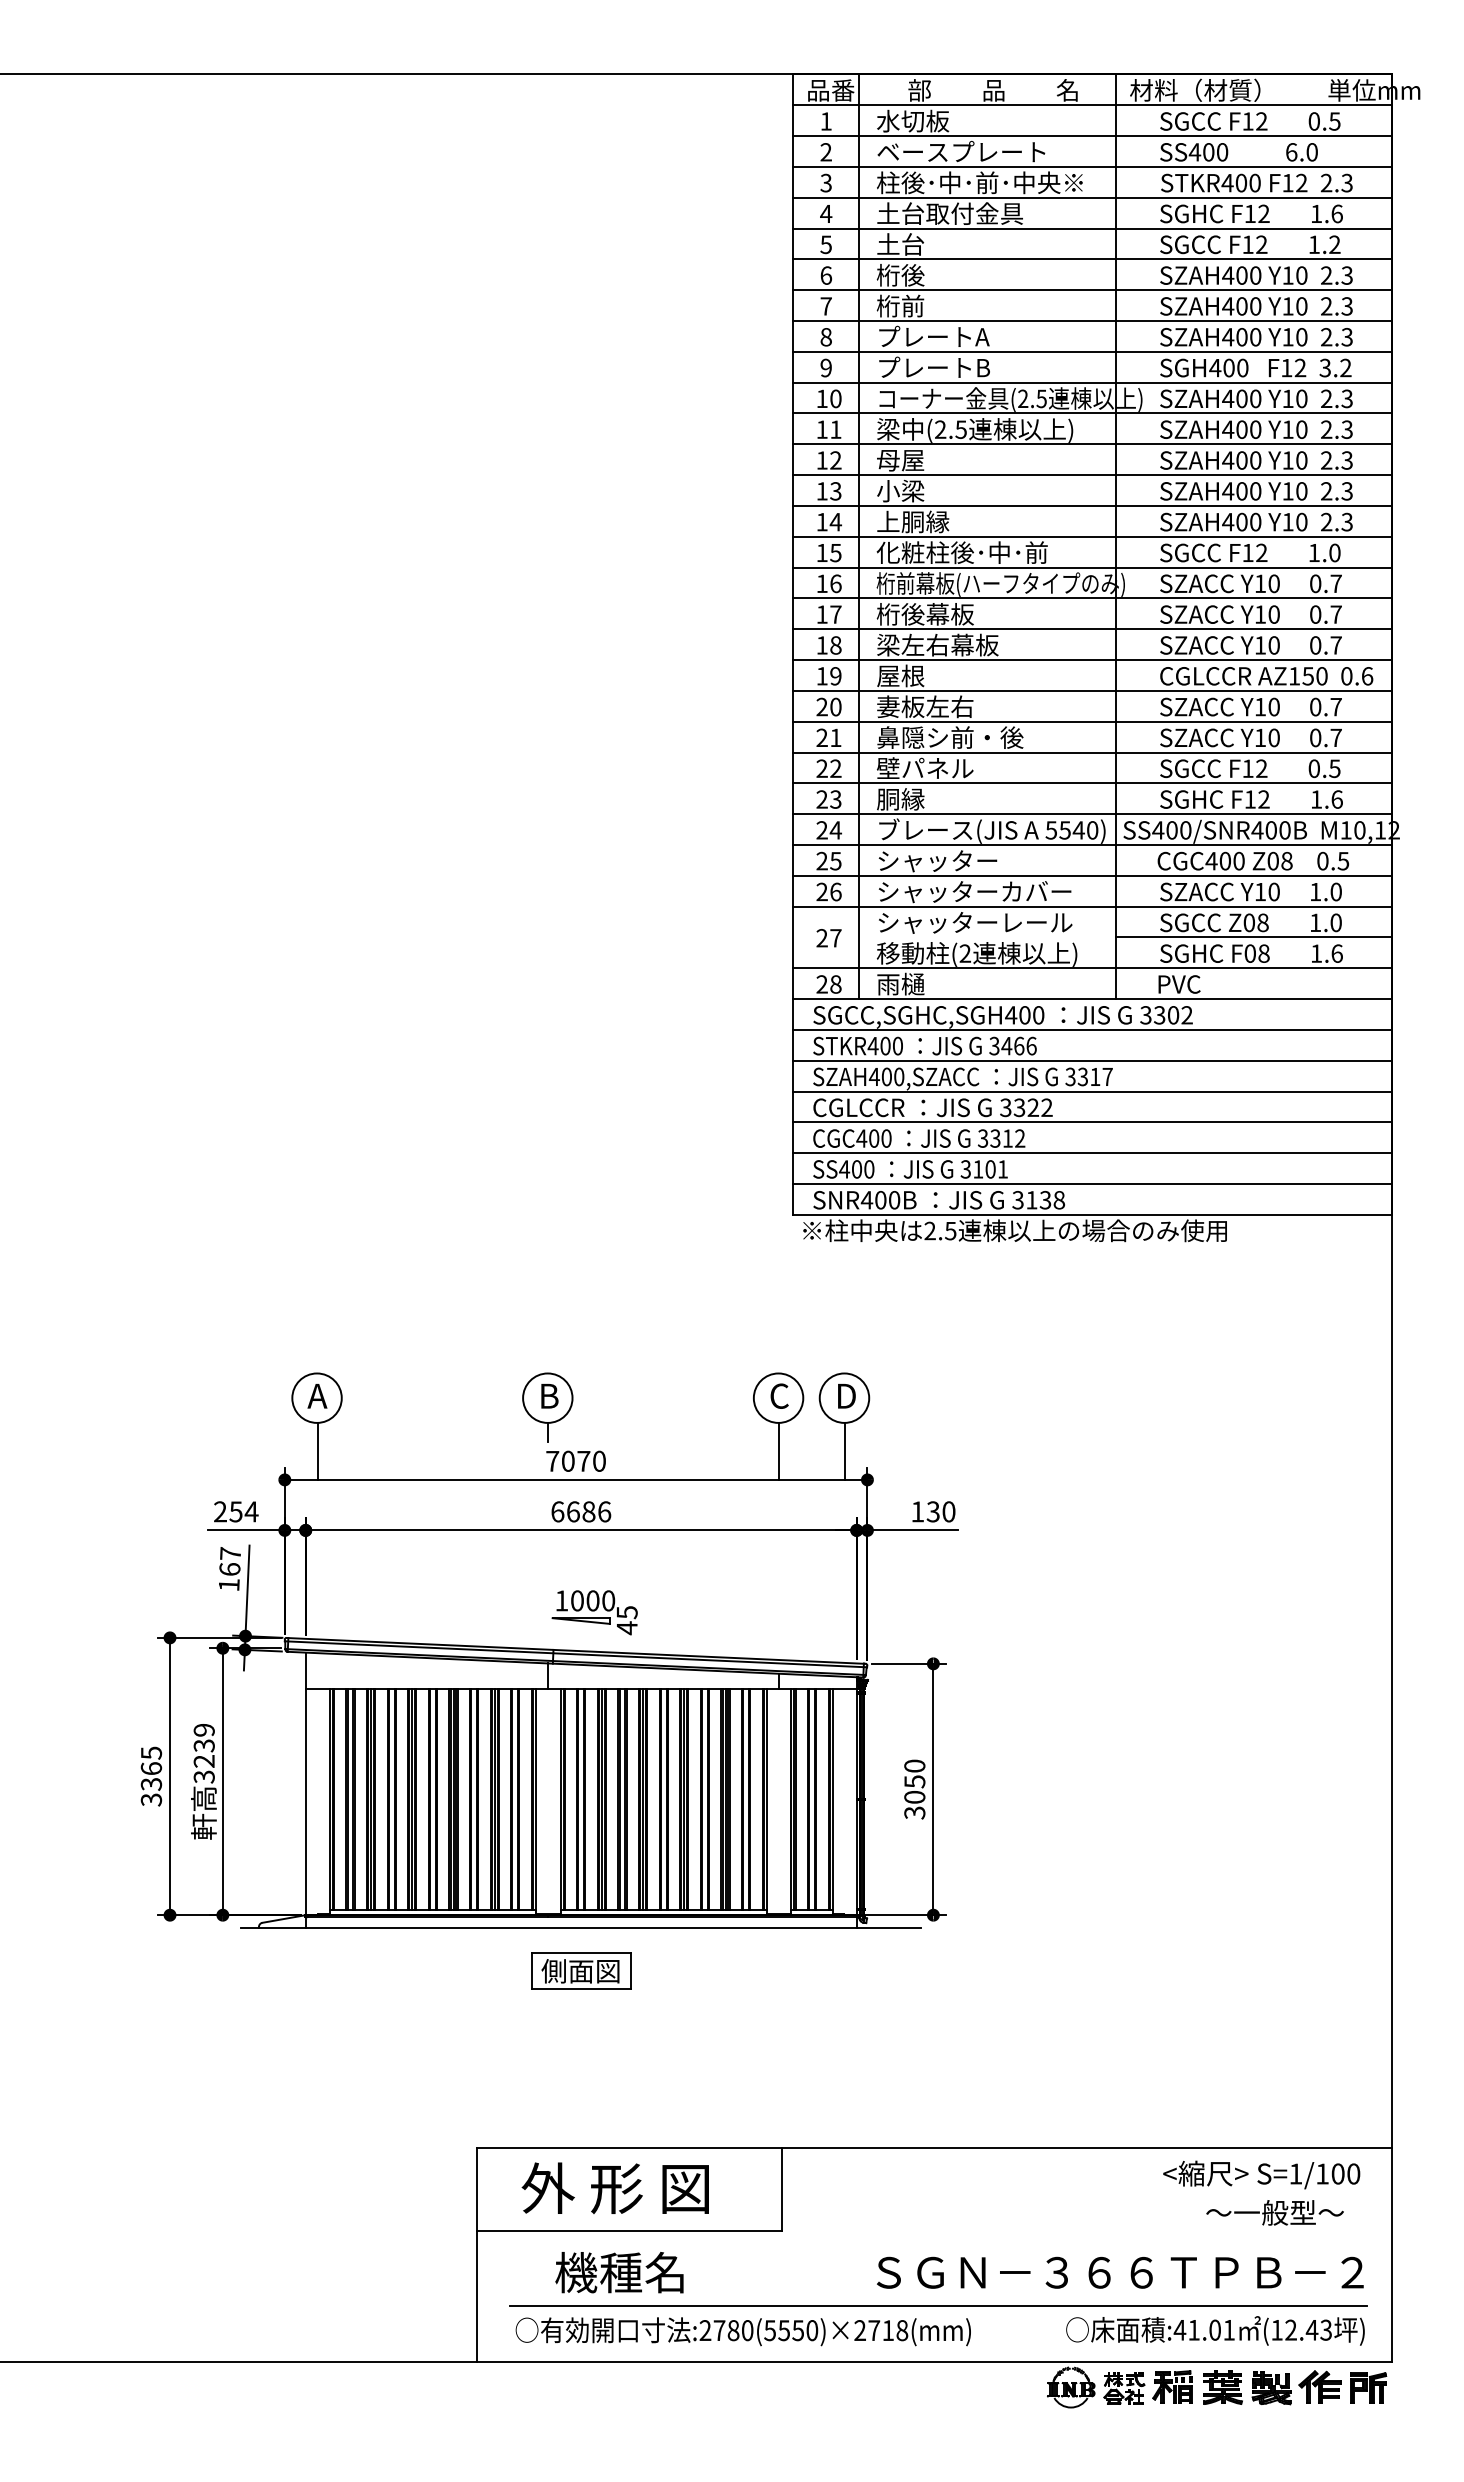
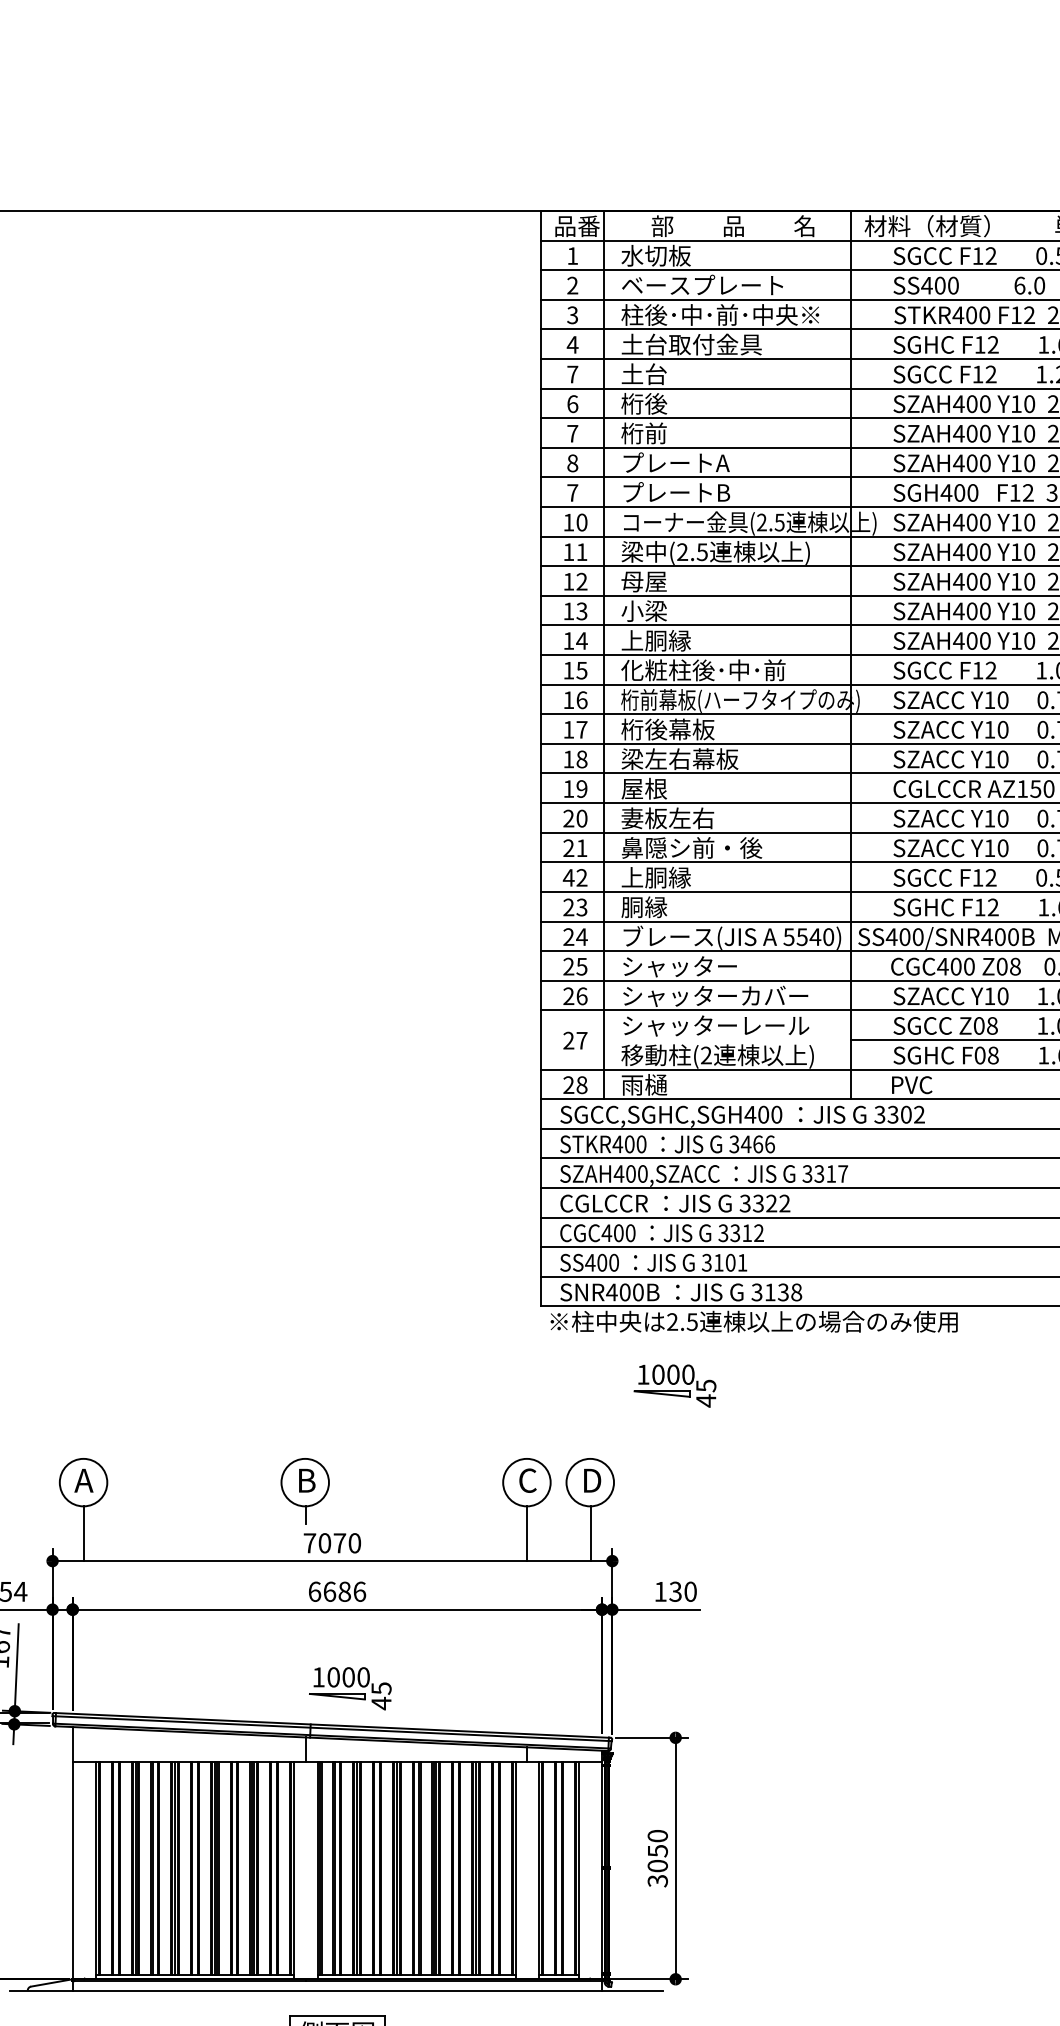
text: (825, 244) -> (572, 374), 5 -> 7
text: (825, 367) -> (572, 492), 9 -> 7
text: (822, 768) -> (569, 877), 22 -> 42
text: (924, 768) -> (667, 877), 壁パネル -> 上胴縁
part: (932, 1297) -> (674, 1385), added

